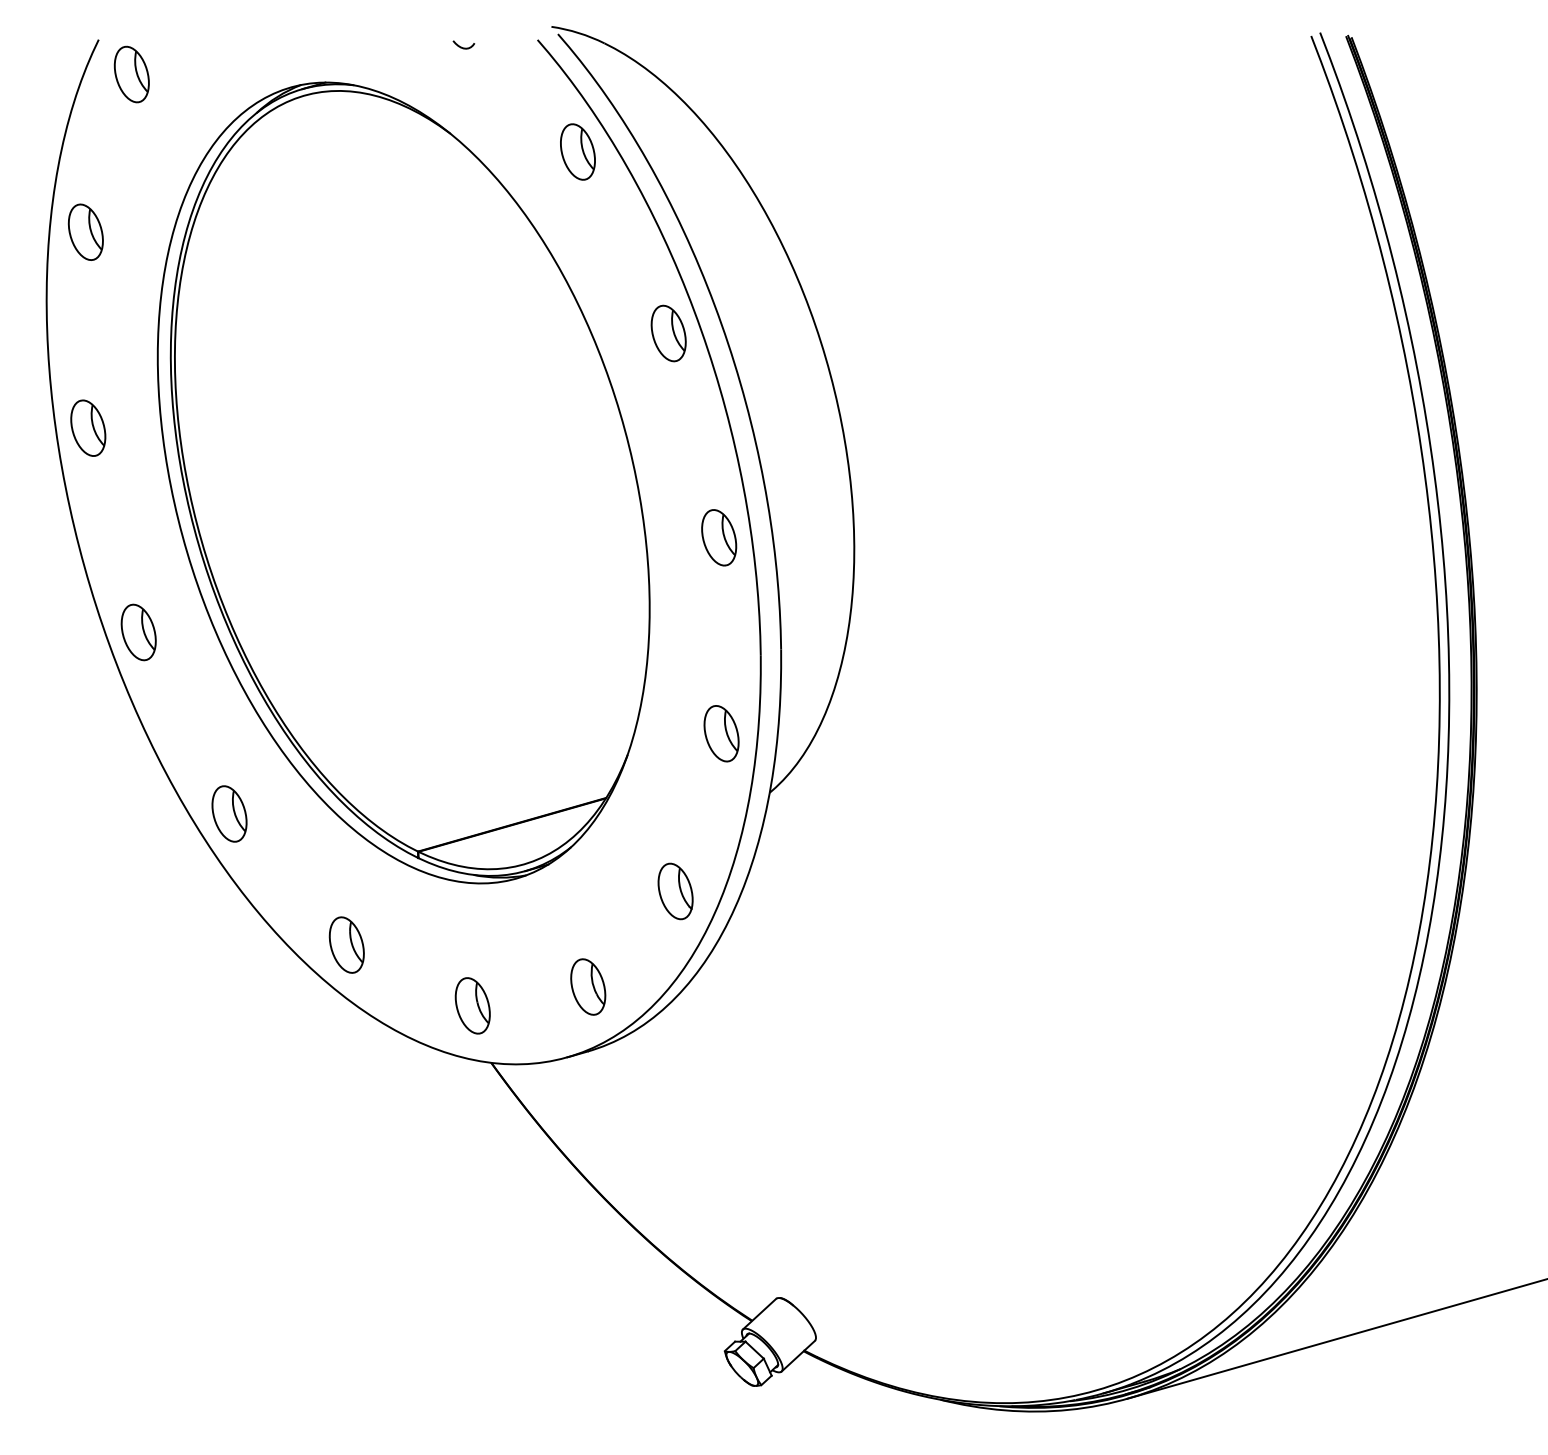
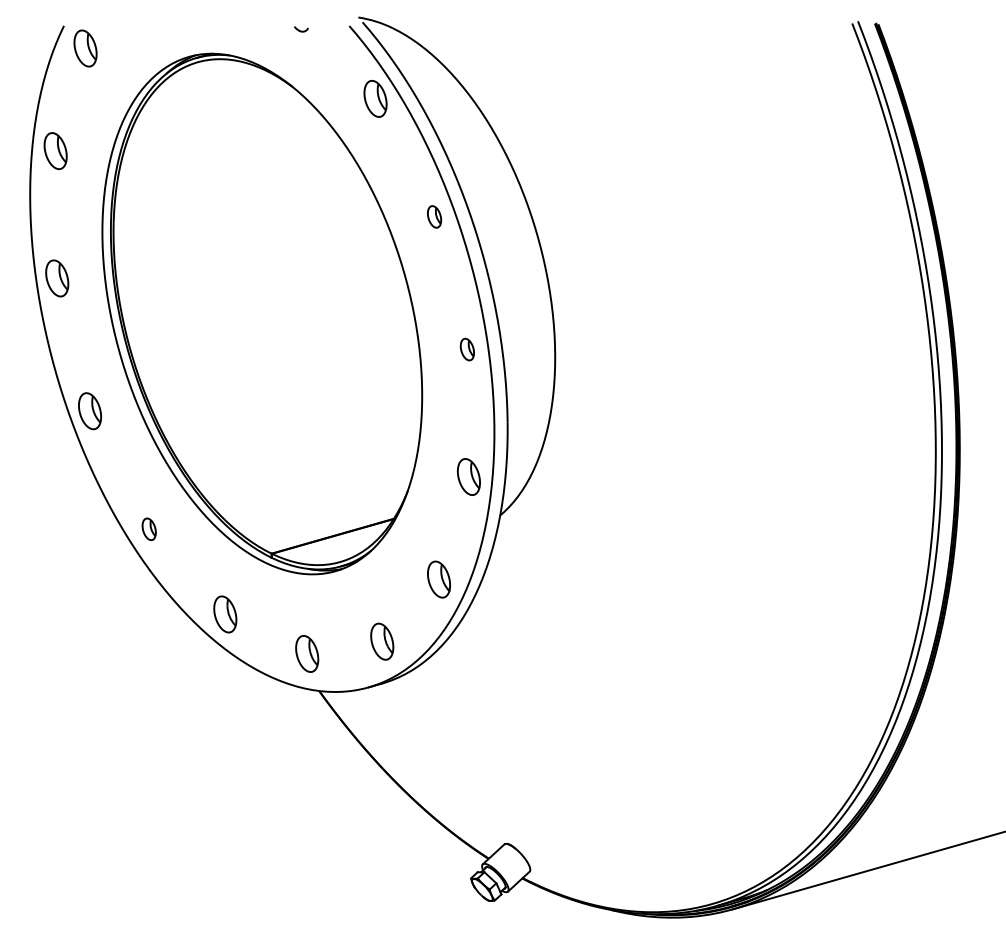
part: (668, 332) -> (434, 216), size x0.6
part: (719, 537) -> (467, 349), size x0.6
part: (230, 814) -> (149, 529), size x0.6

